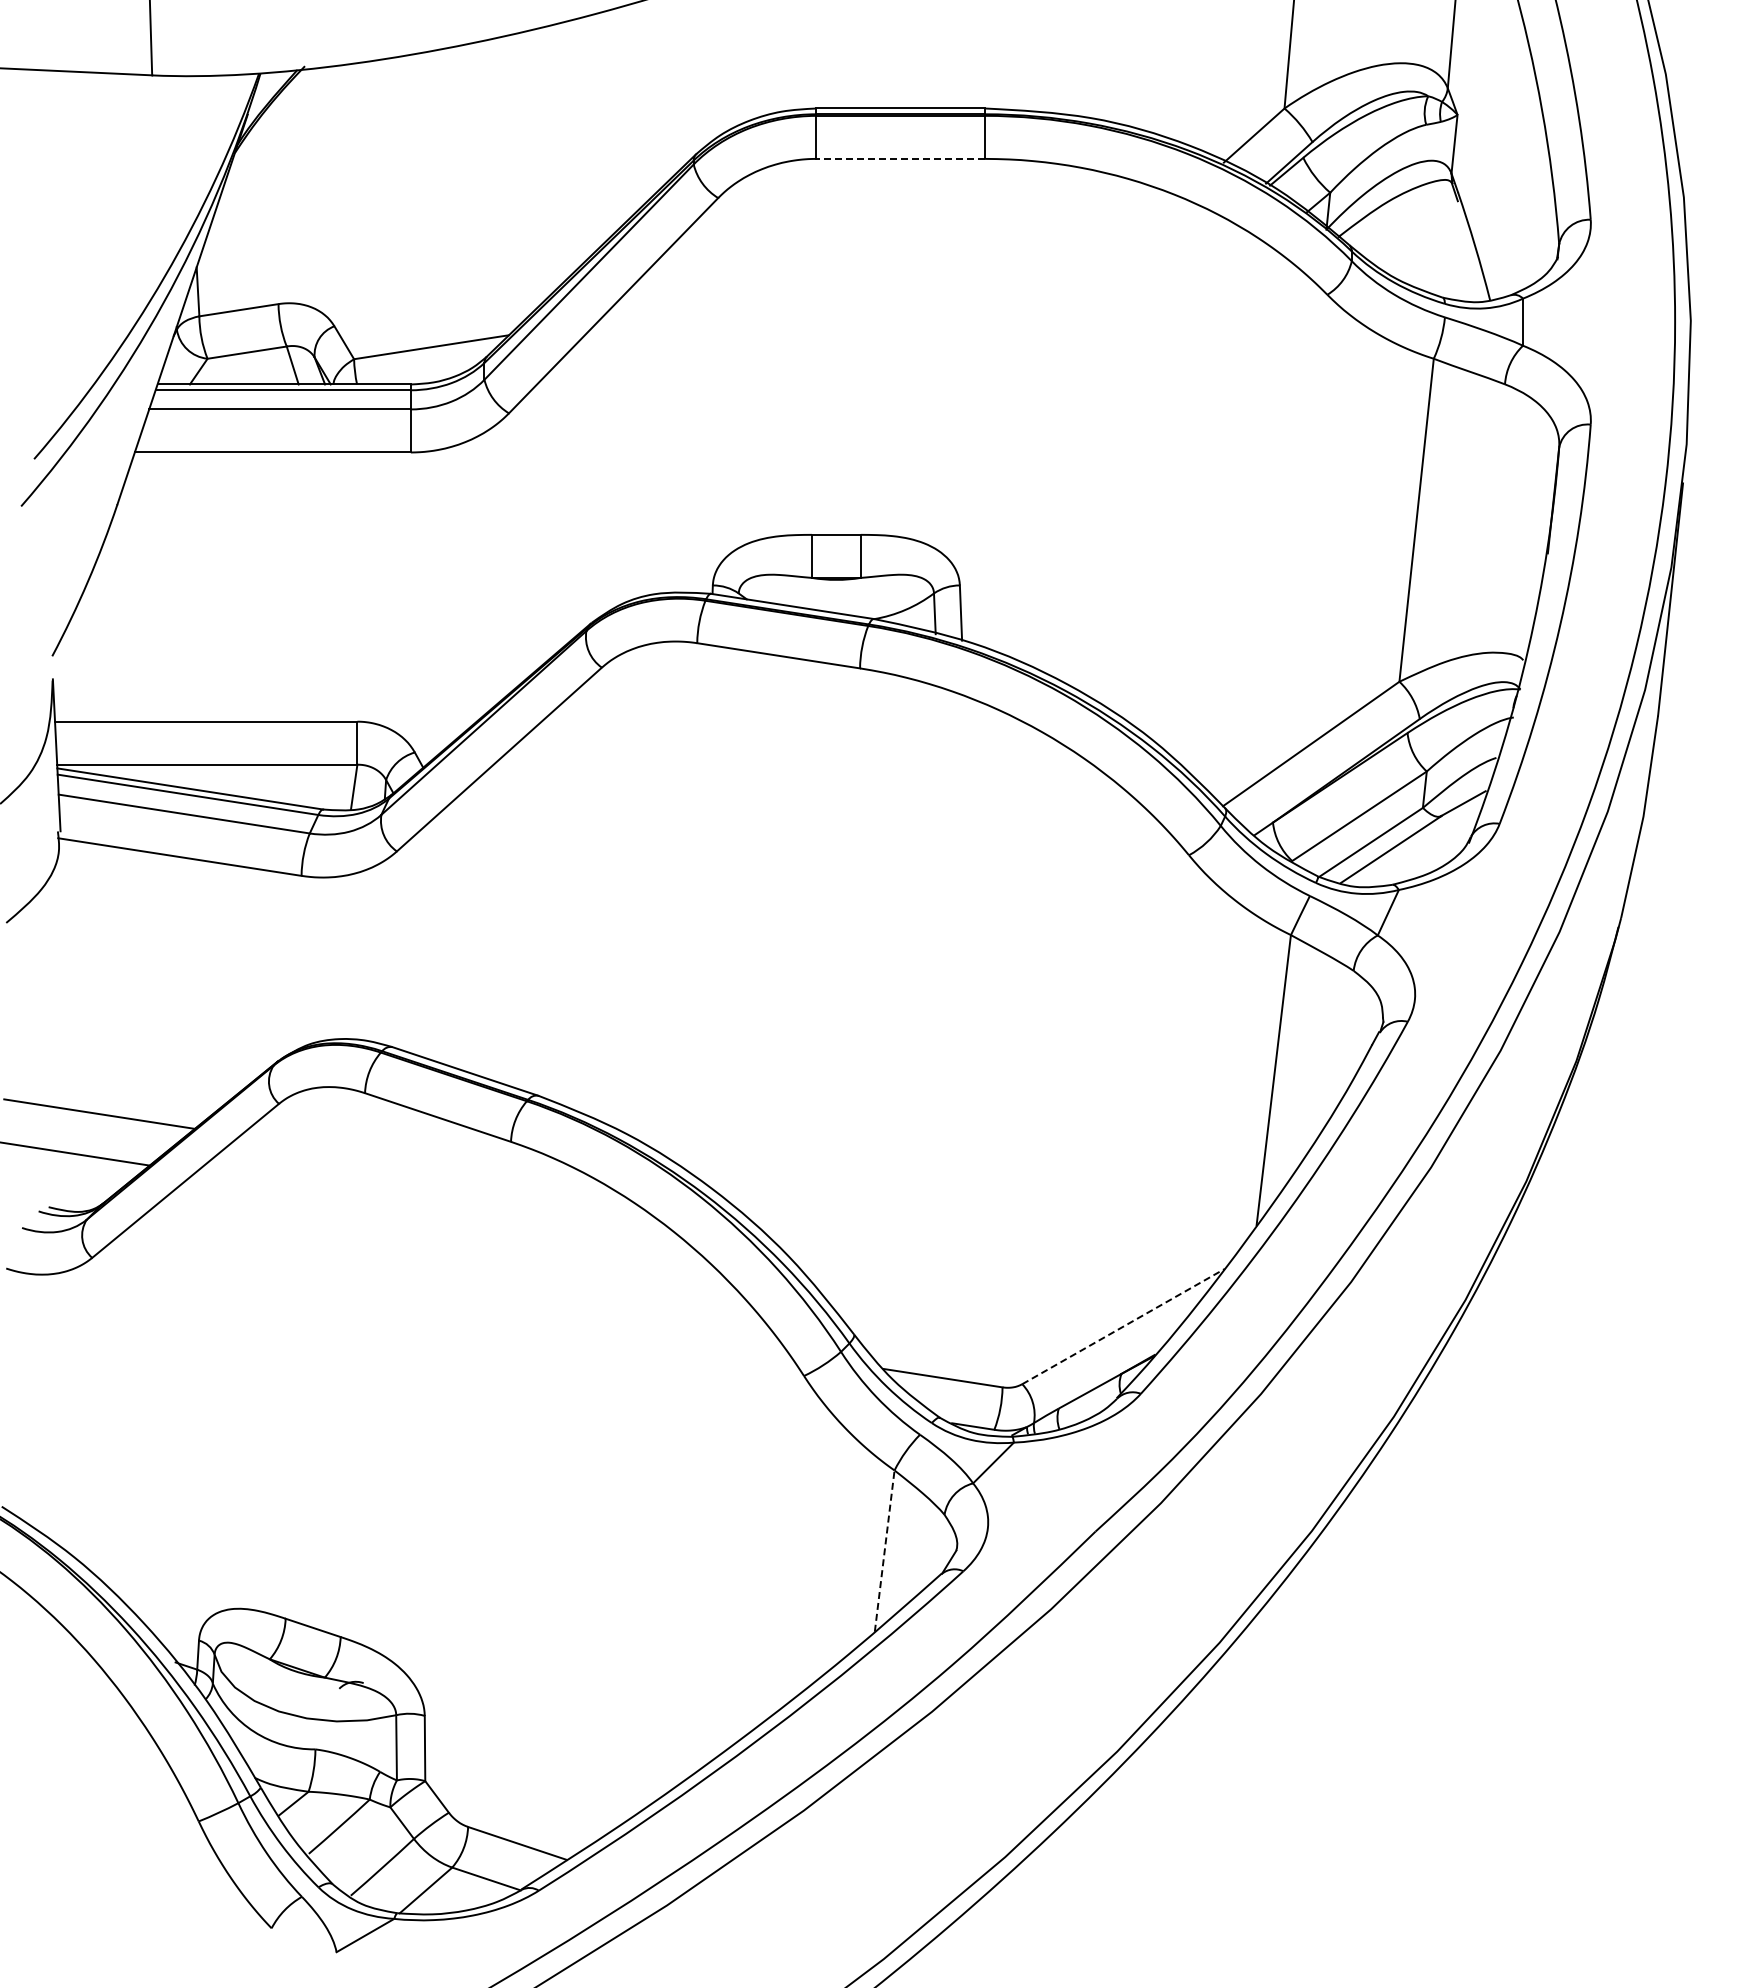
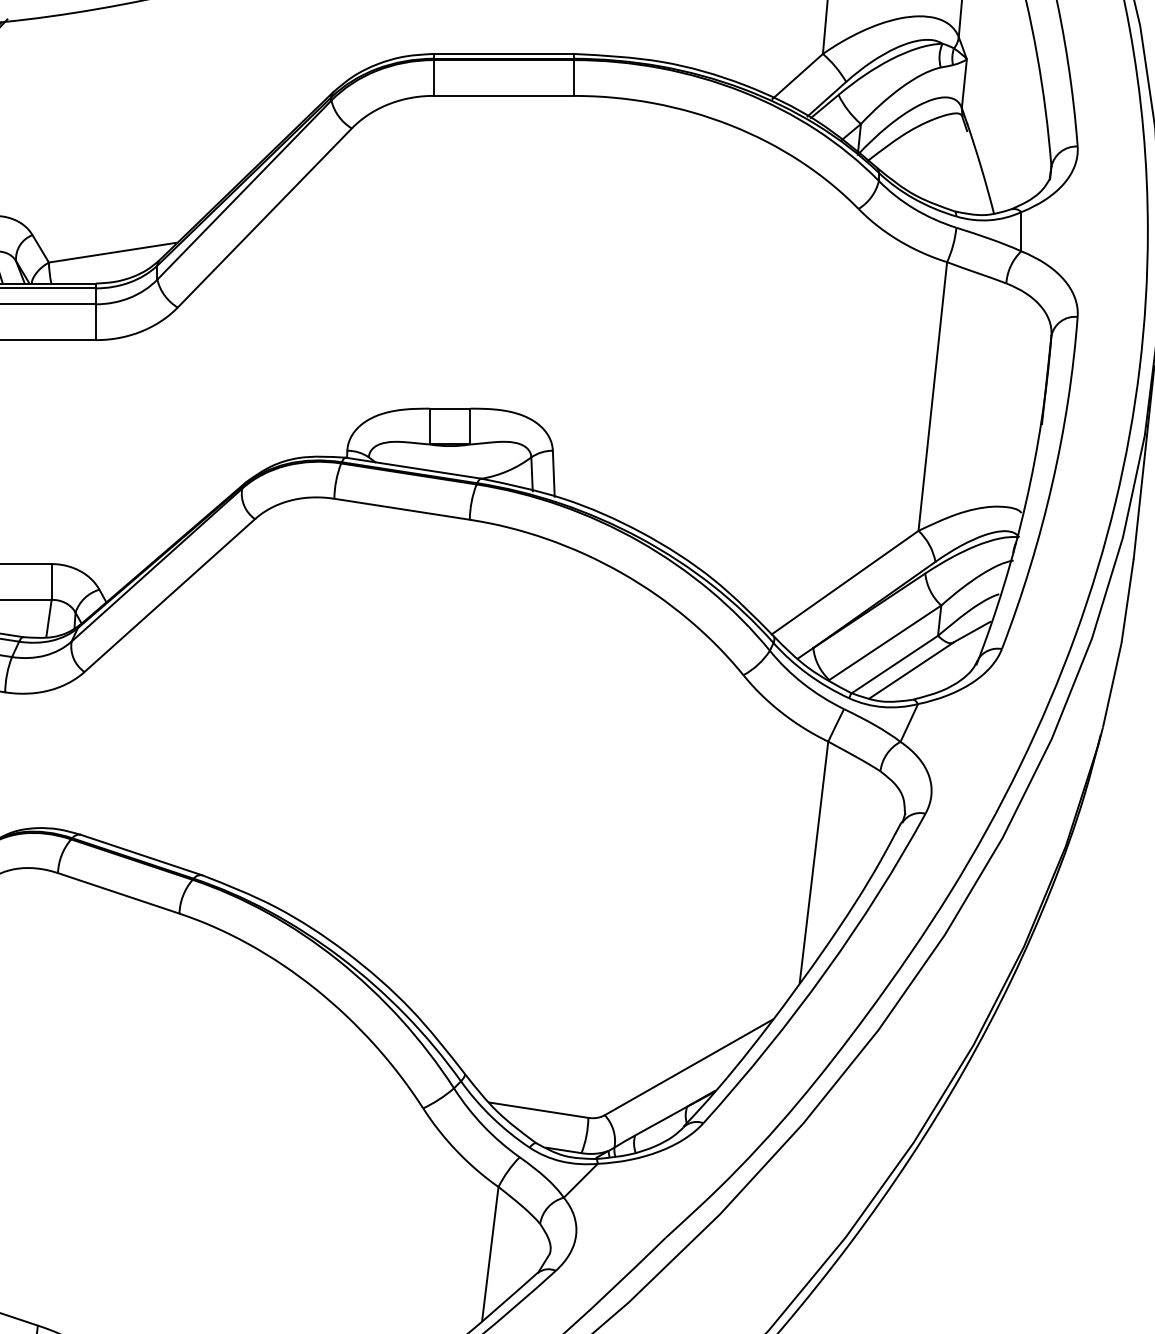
line: (900, 158) -> (503, 95), dashed -> solid
line: (1123, 1326) -> (688, 1067), dashed -> solid
line: (884, 1550) -> (490, 1253), dashed -> solid

